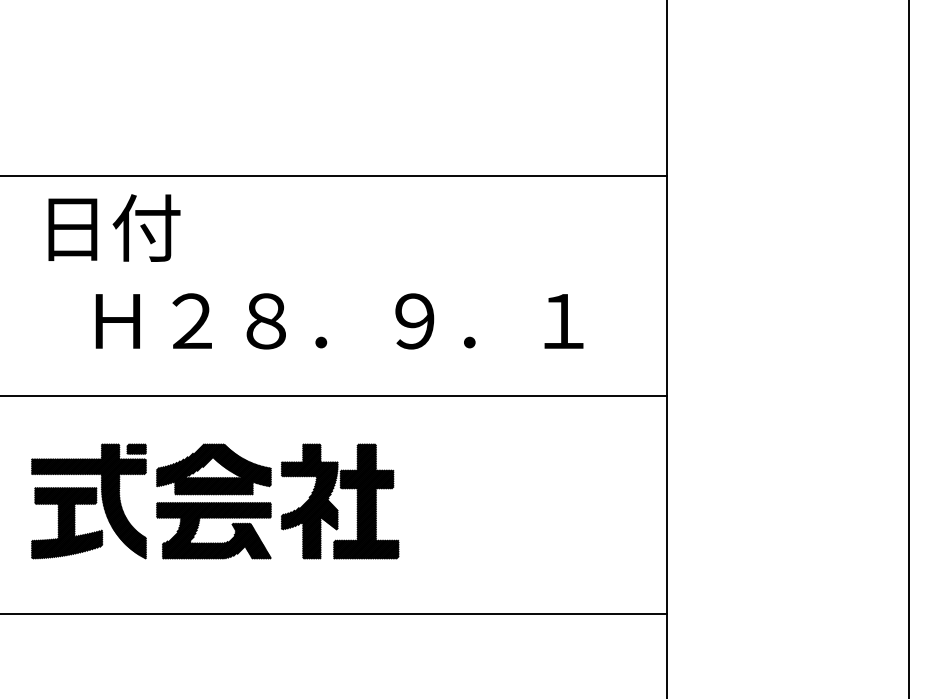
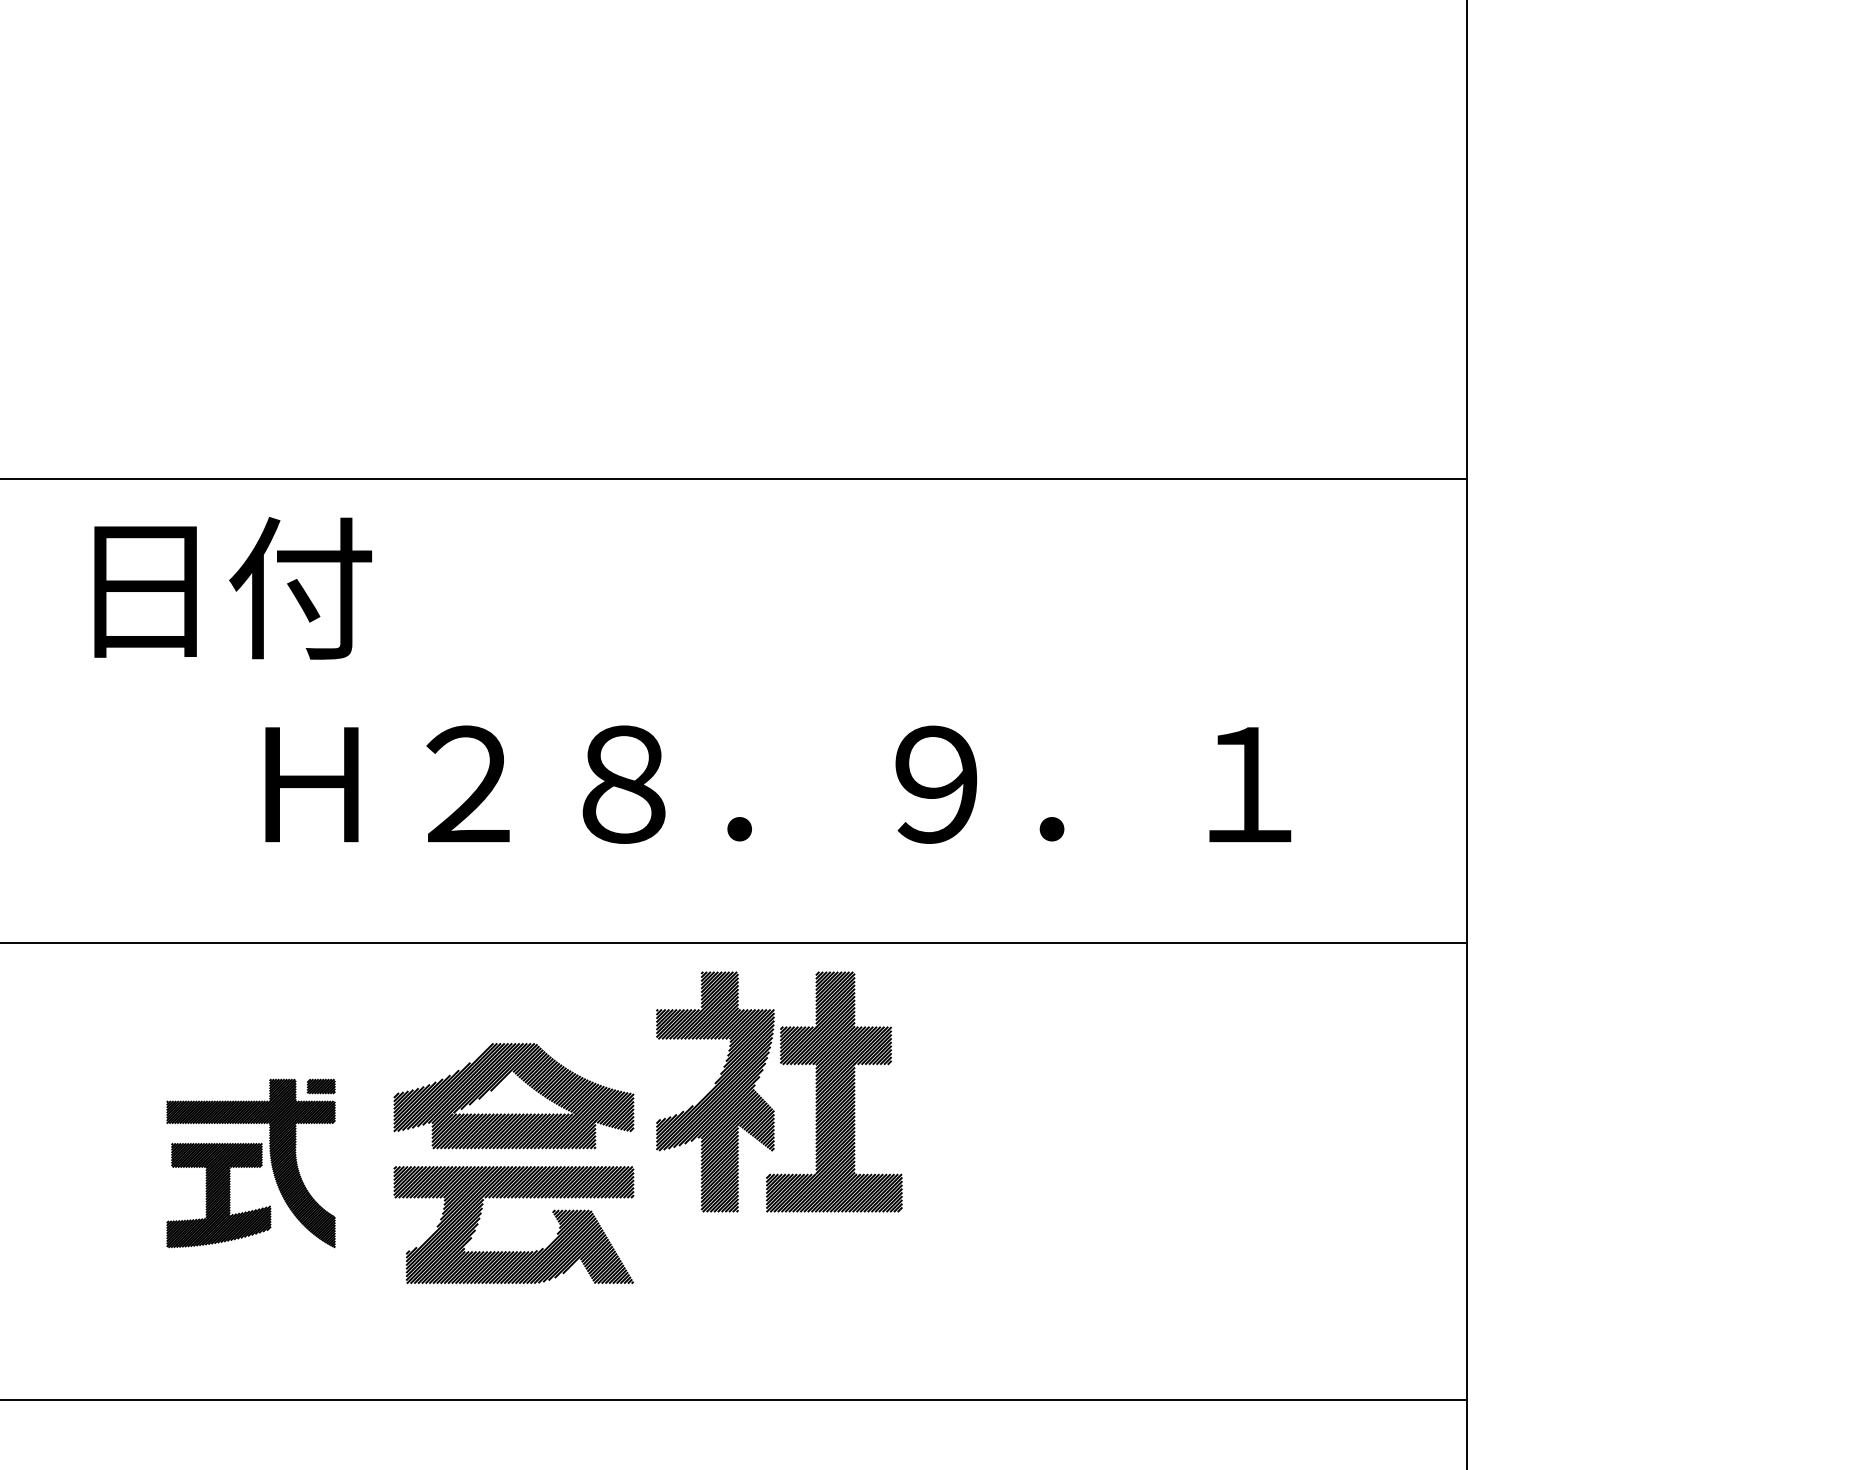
text: (114, 227) -> (233, 587), moved
part: (88, 501) -> (250, 1163), size x0.7
part: (334, 505) -> (767, 1100), moved

